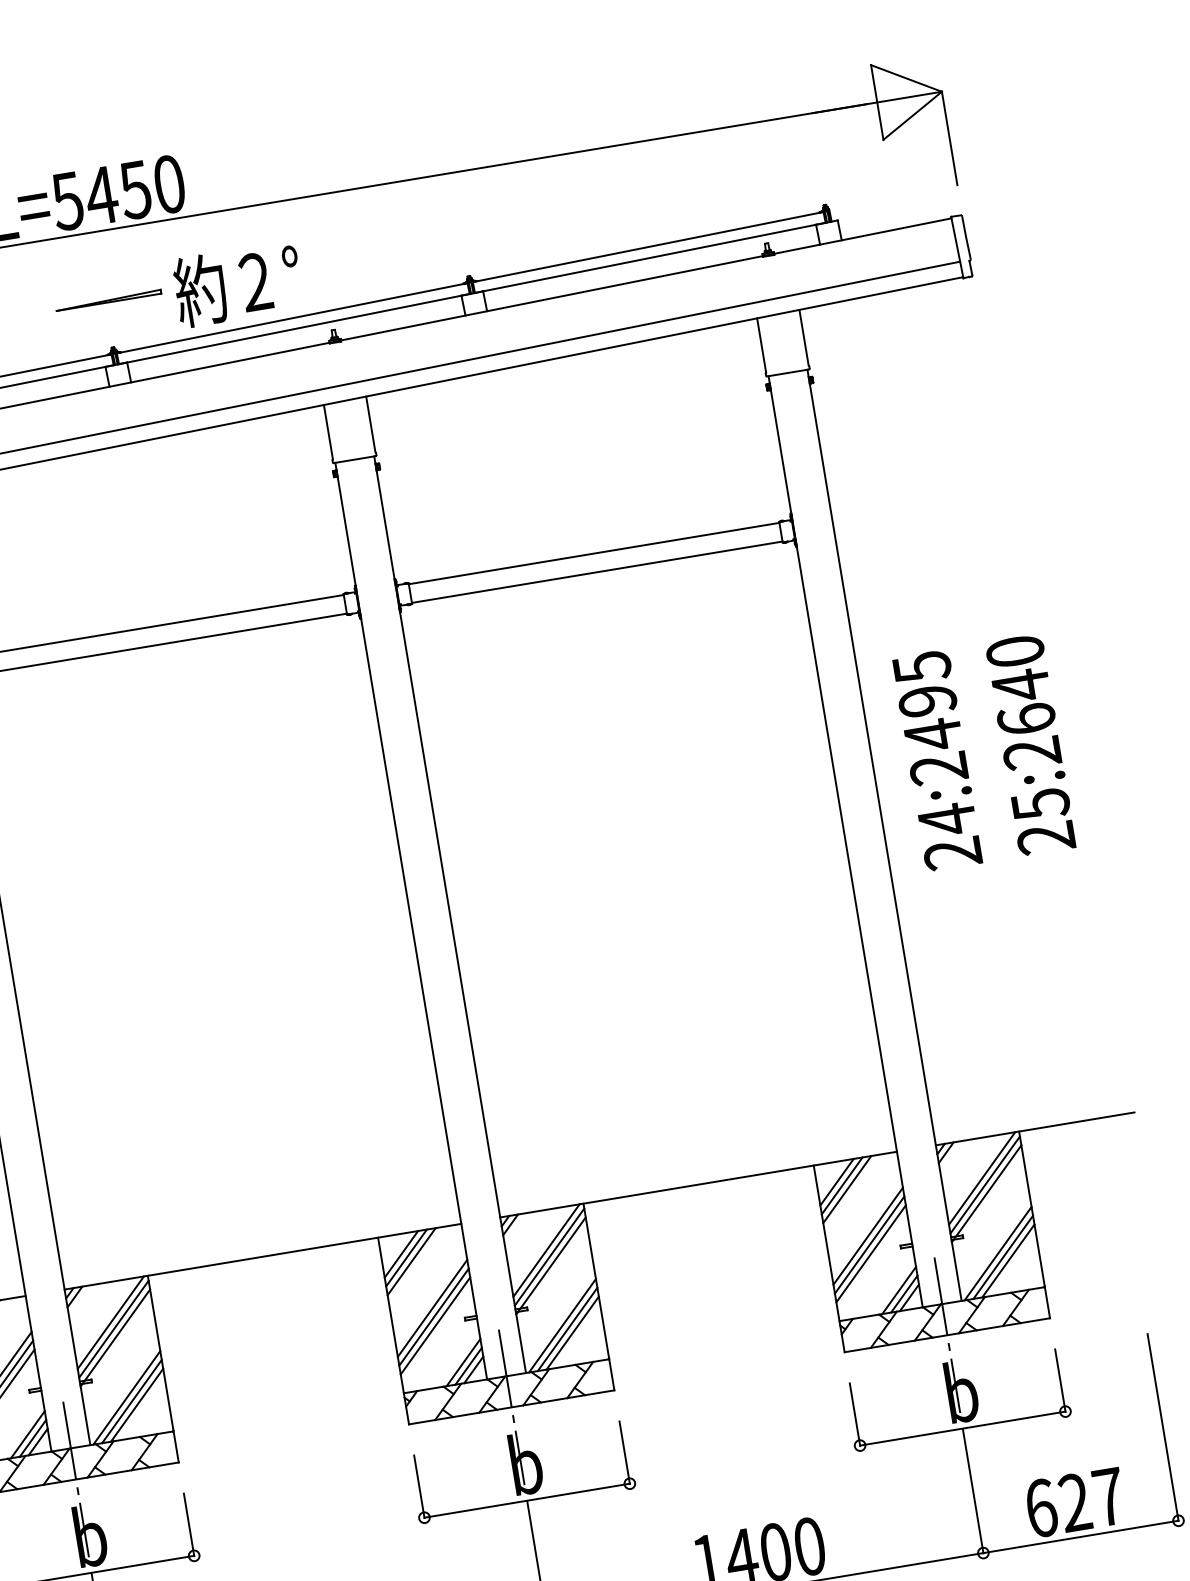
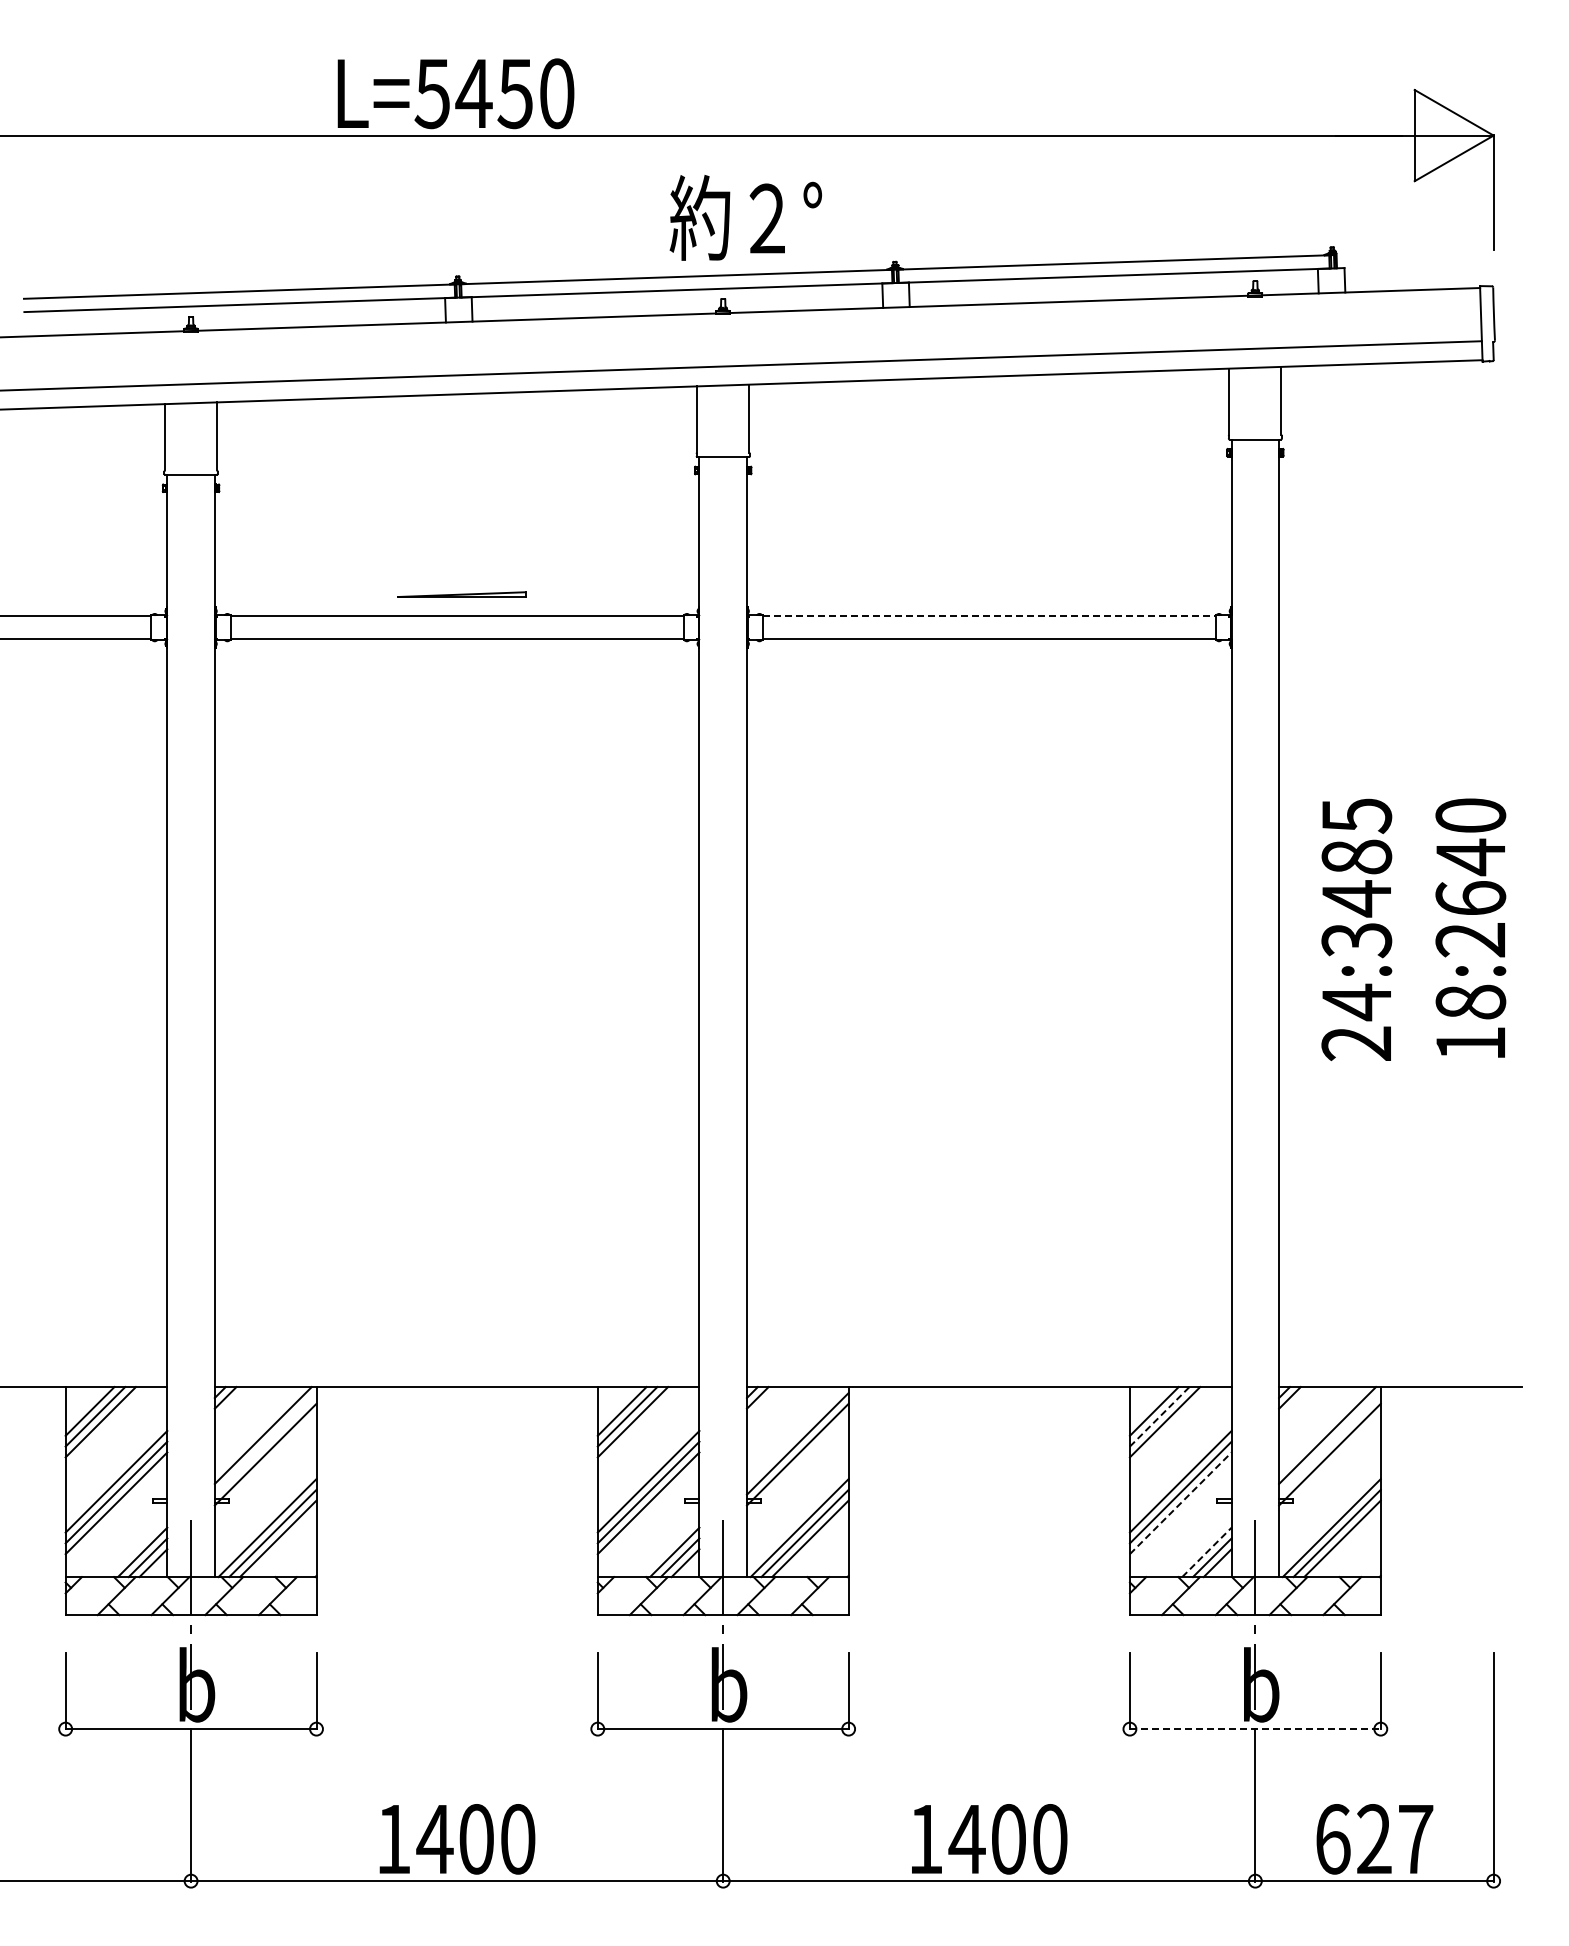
text: (237, 283) -> (745, 217), moved
part: (108, 300) -> (461, 594), moved
line: (594, 553) -> (989, 616), solid -> dashed
text: (933, 734) -> (1356, 898), 24:2495 -> 24:3485
text: (1043, 820) -> (1470, 1022), 25:2640 -> 18:2640
line: (984, 1184) -> (1329, 1443), removed
line: (842, 1185) -> (1160, 1416), solid -> dashed
line: (545, 1250) -> (794, 1435), removed
line: (870, 1254) -> (1180, 1503), solid -> dashed
line: (898, 1290) -> (1206, 1552), solid -> dashed
line: (113, 1328) -> (265, 1443), removed
line: (962, 1428) -> (1255, 1729), solid -> dashed

